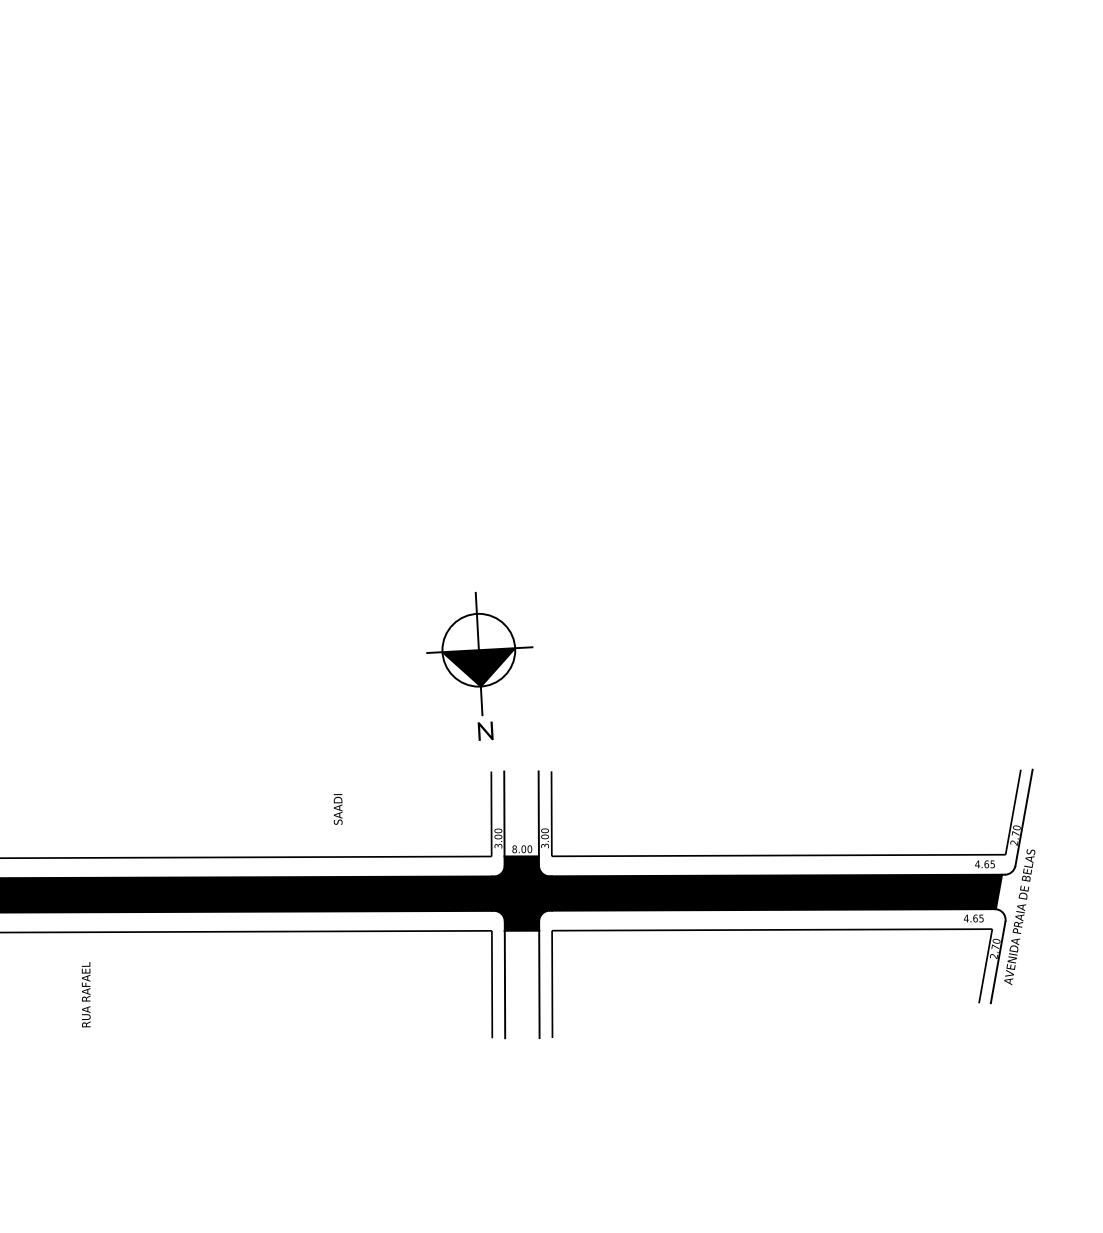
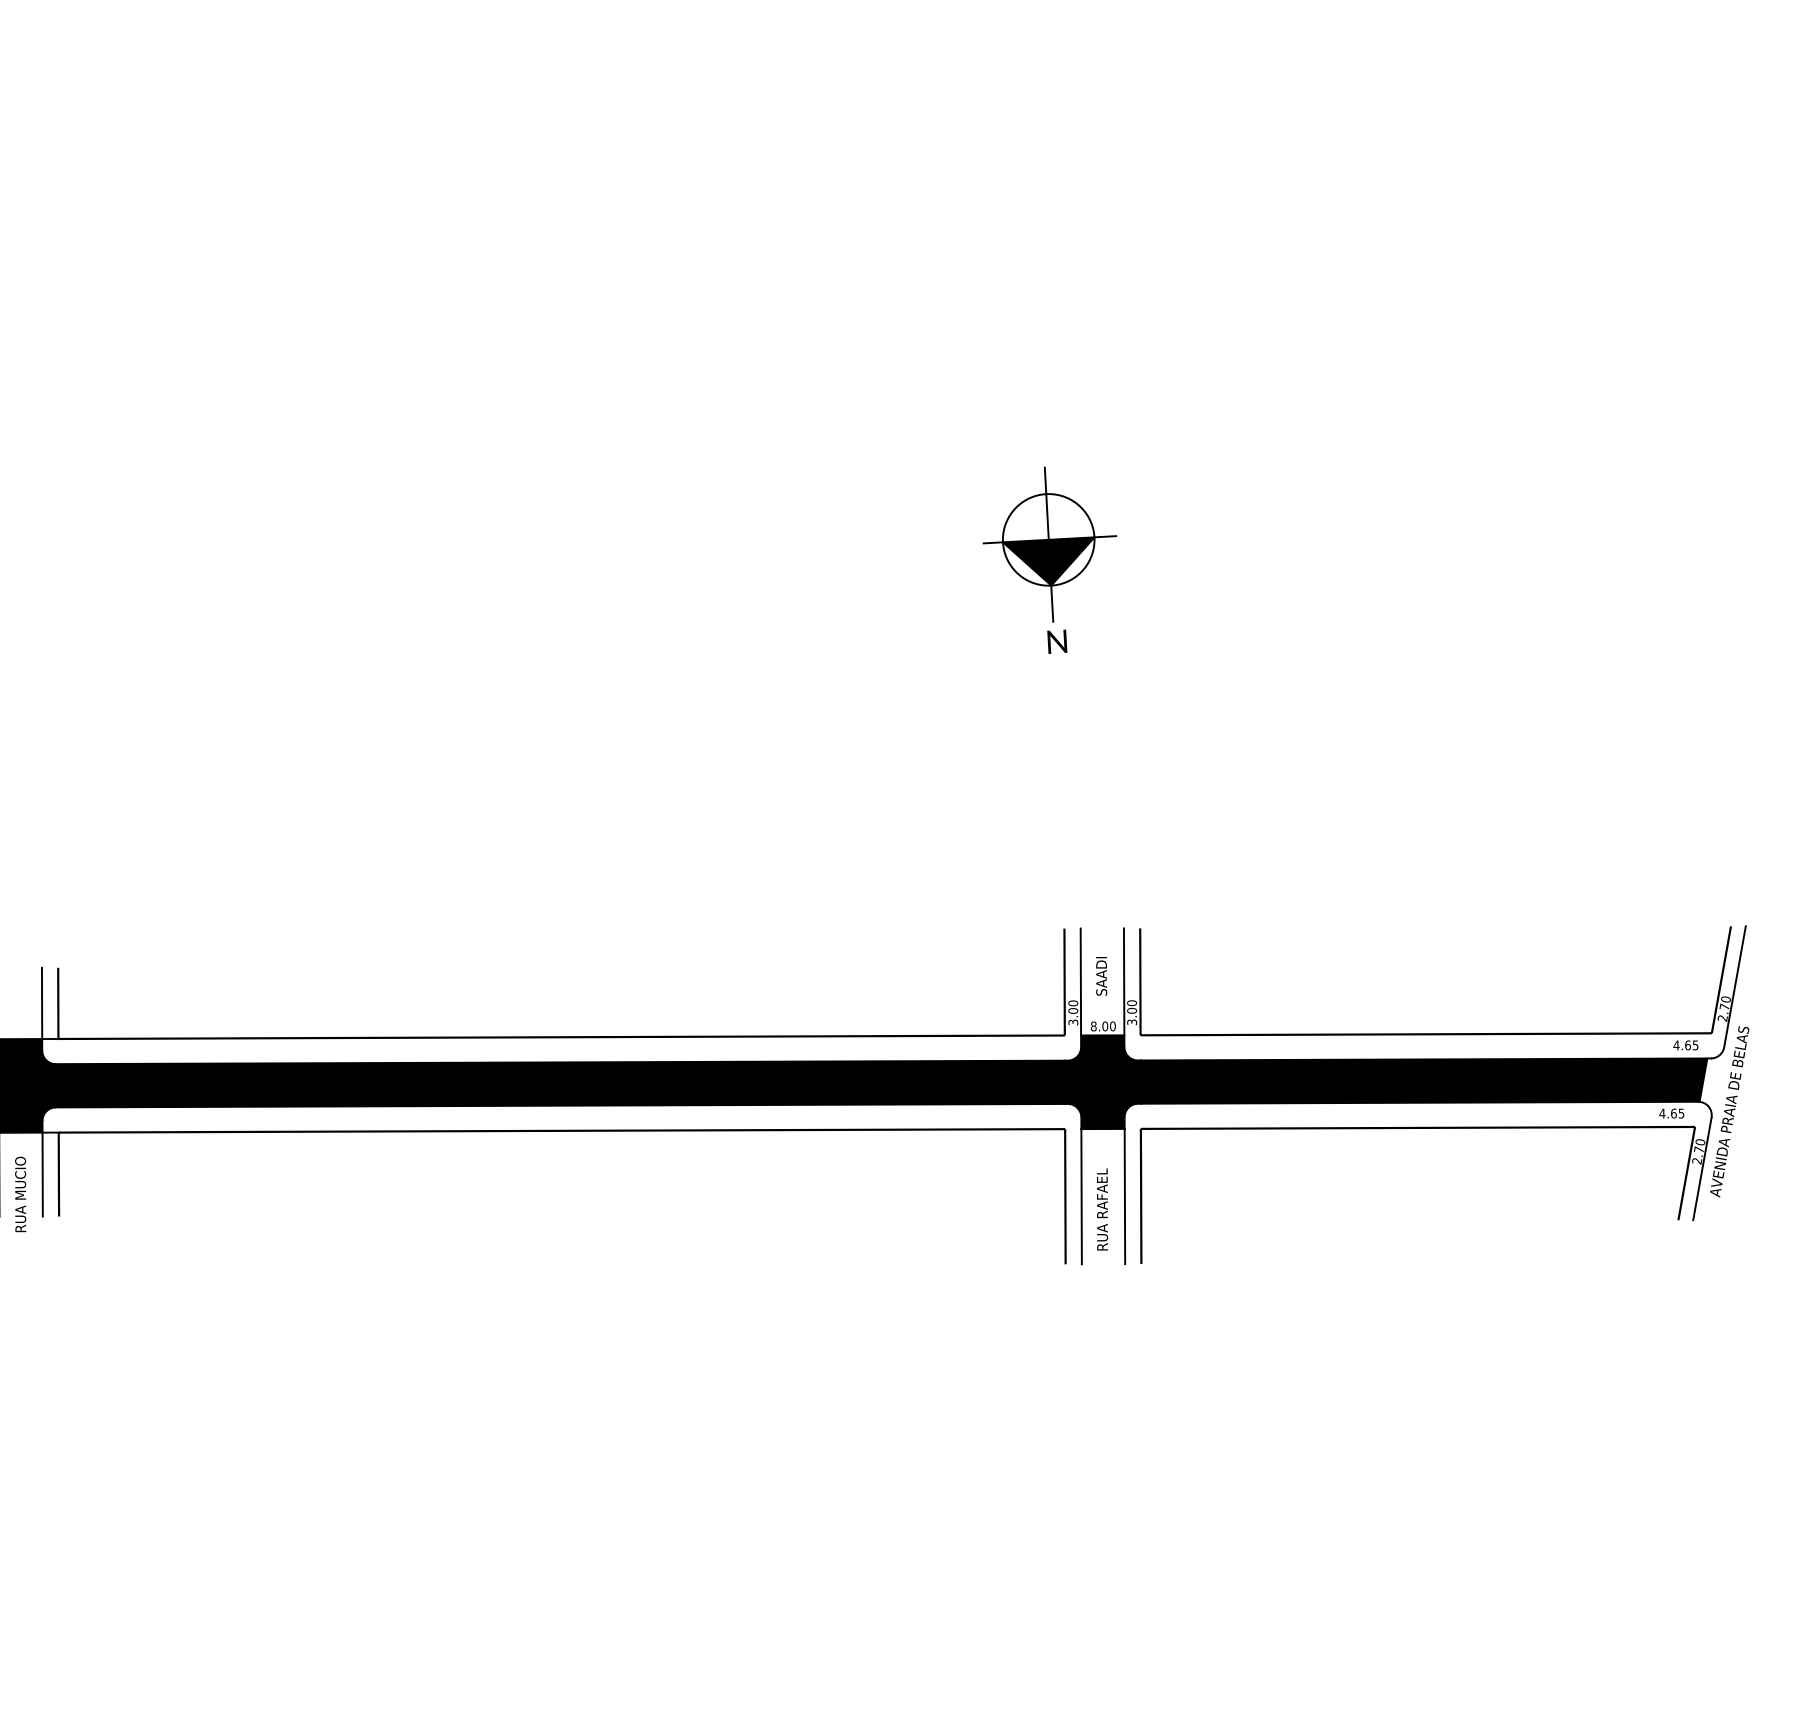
part: (479, 665) -> (1049, 559), moved
text: (338, 809) -> (1101, 976), moved
text: (86, 994) -> (1102, 1209), moved

